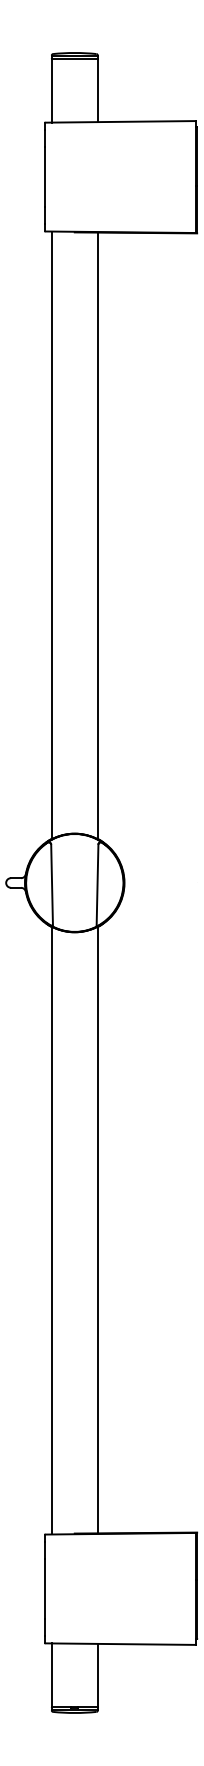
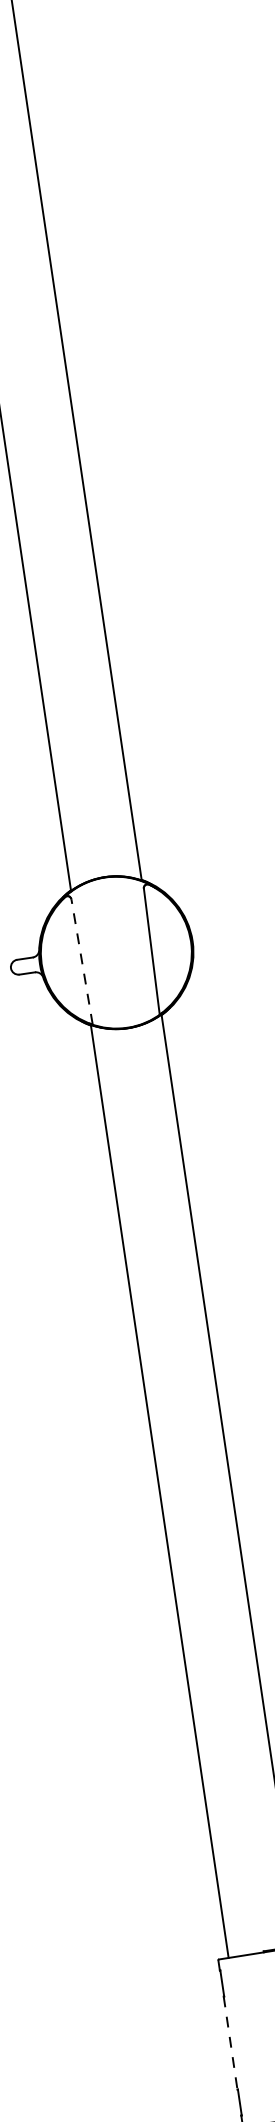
line: (52, 885) -> (82, 961), solid -> dashed
line: (44, 1589) -> (229, 2044), solid -> dashed

